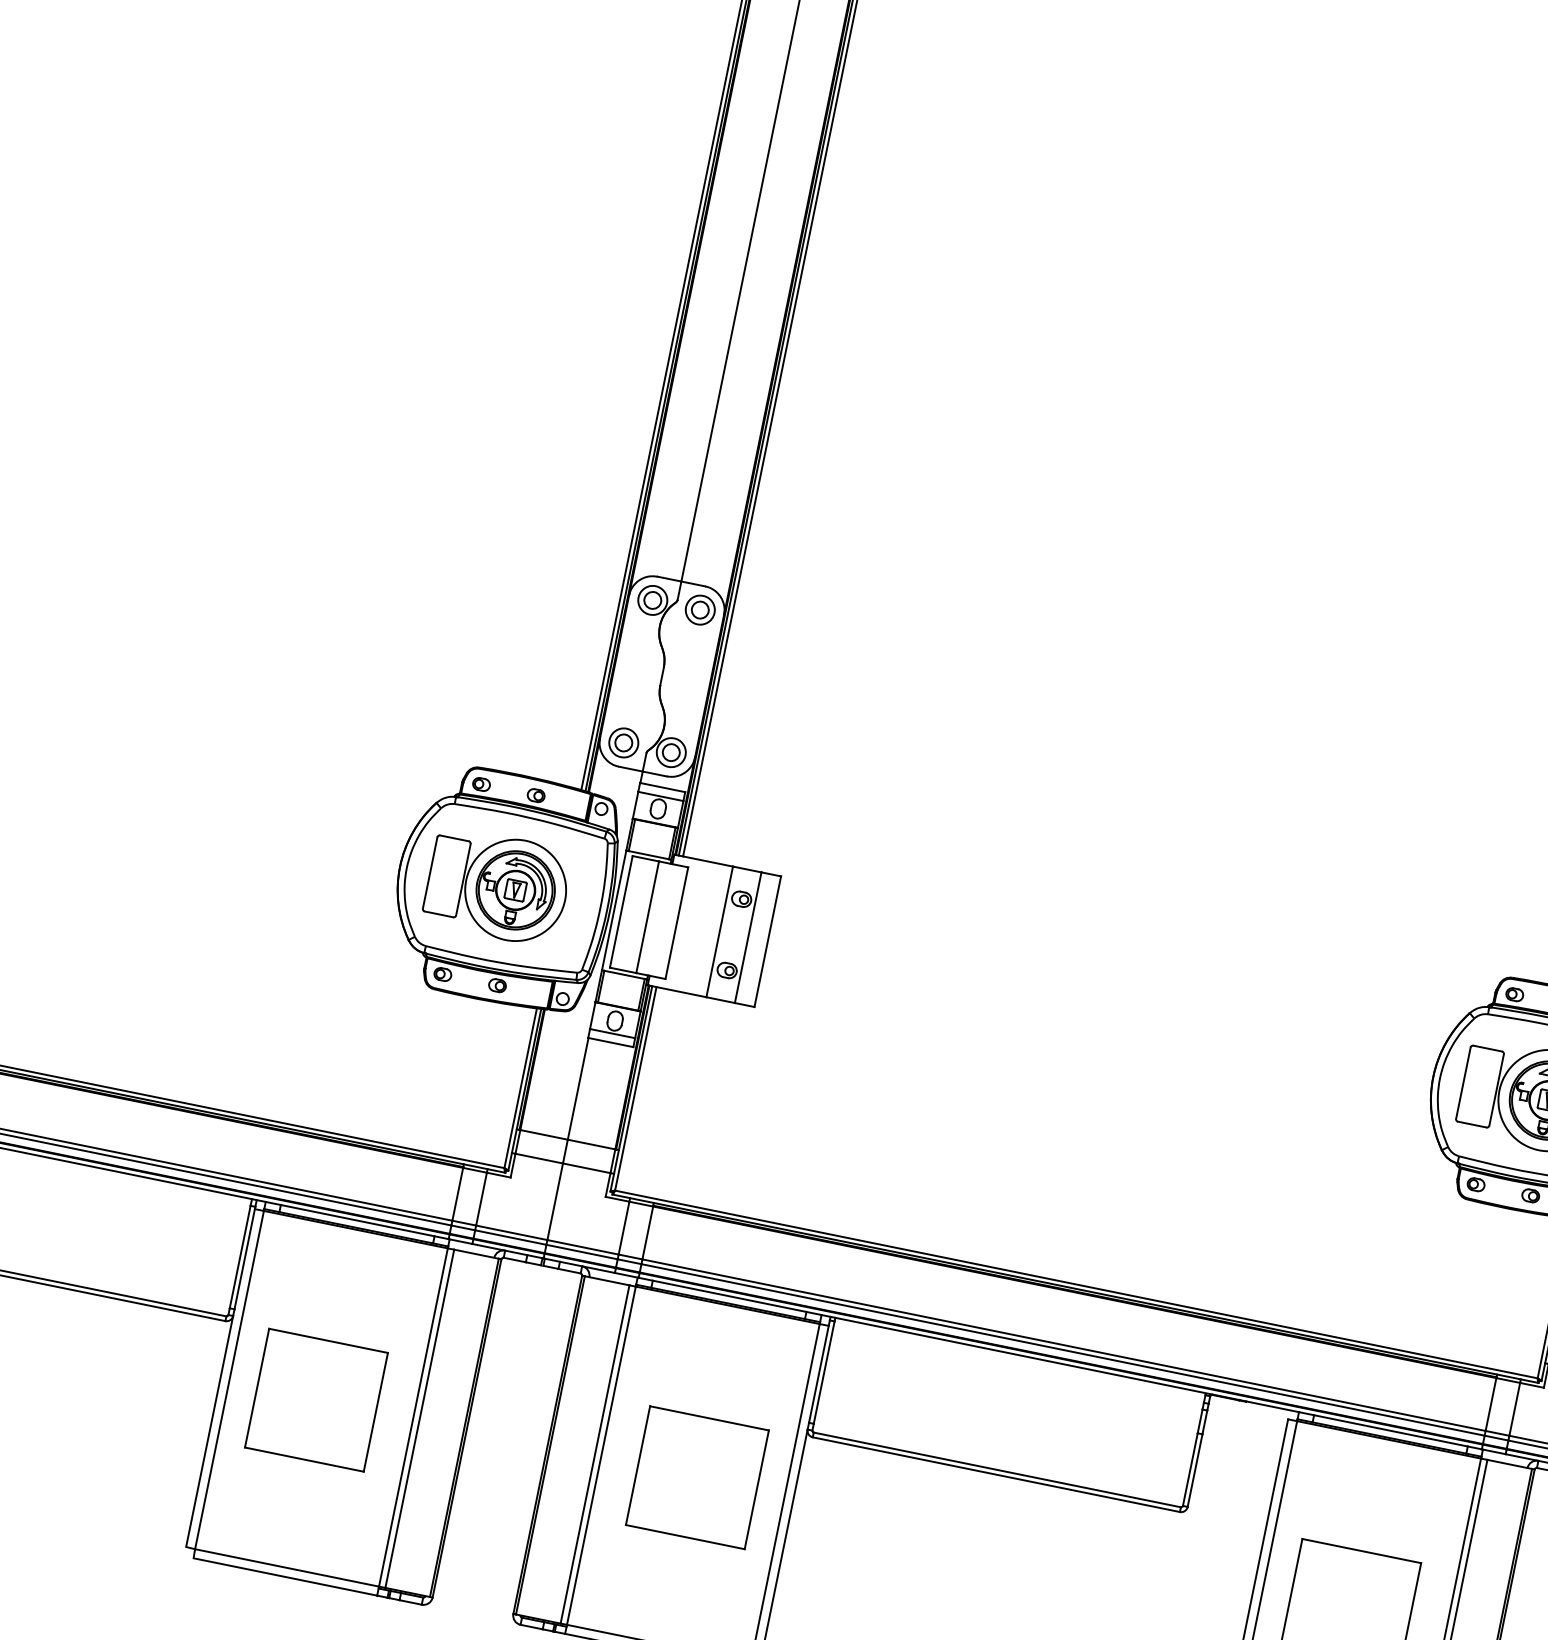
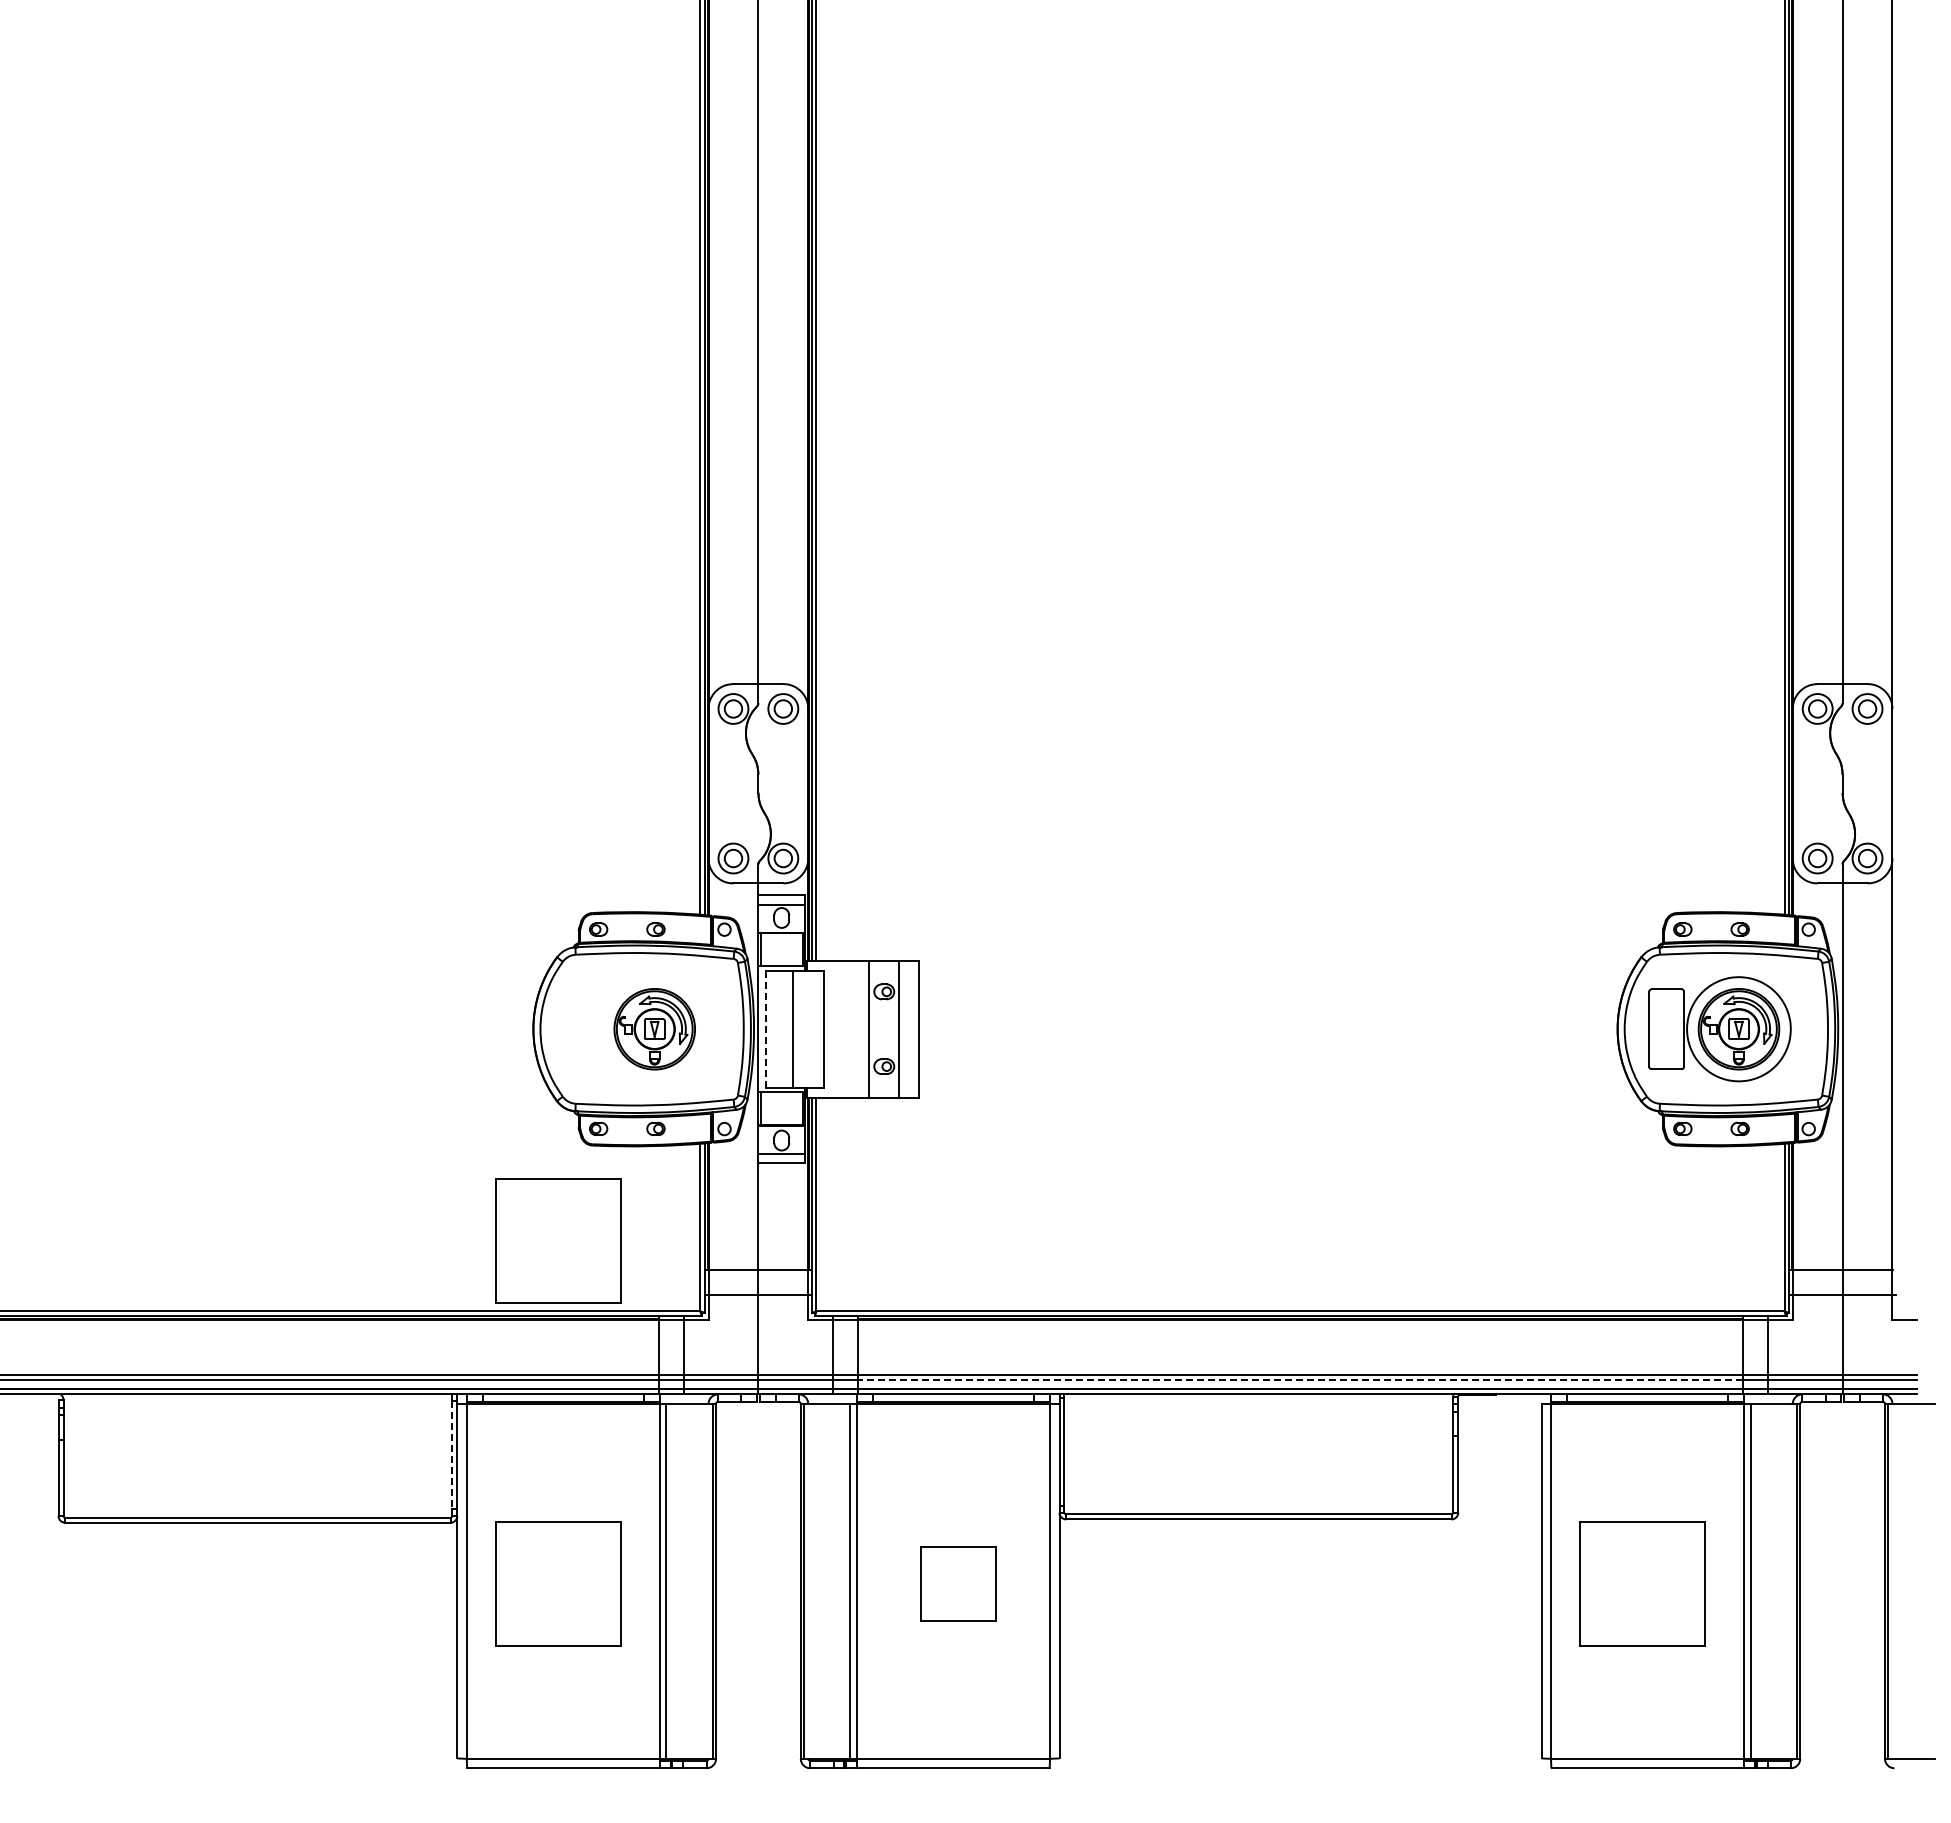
part: (497, 886) -> (635, 1029), removed
line: (621, 912) -> (765, 1029), solid -> dashed
part: (383, 1073) -> (558, 1240), added
line: (240, 1257) -> (452, 1455), solid -> dashed
line: (1062, 1350) -> (1300, 1380), solid -> dashed
part: (697, 1477) -> (958, 1583), size x0.6

